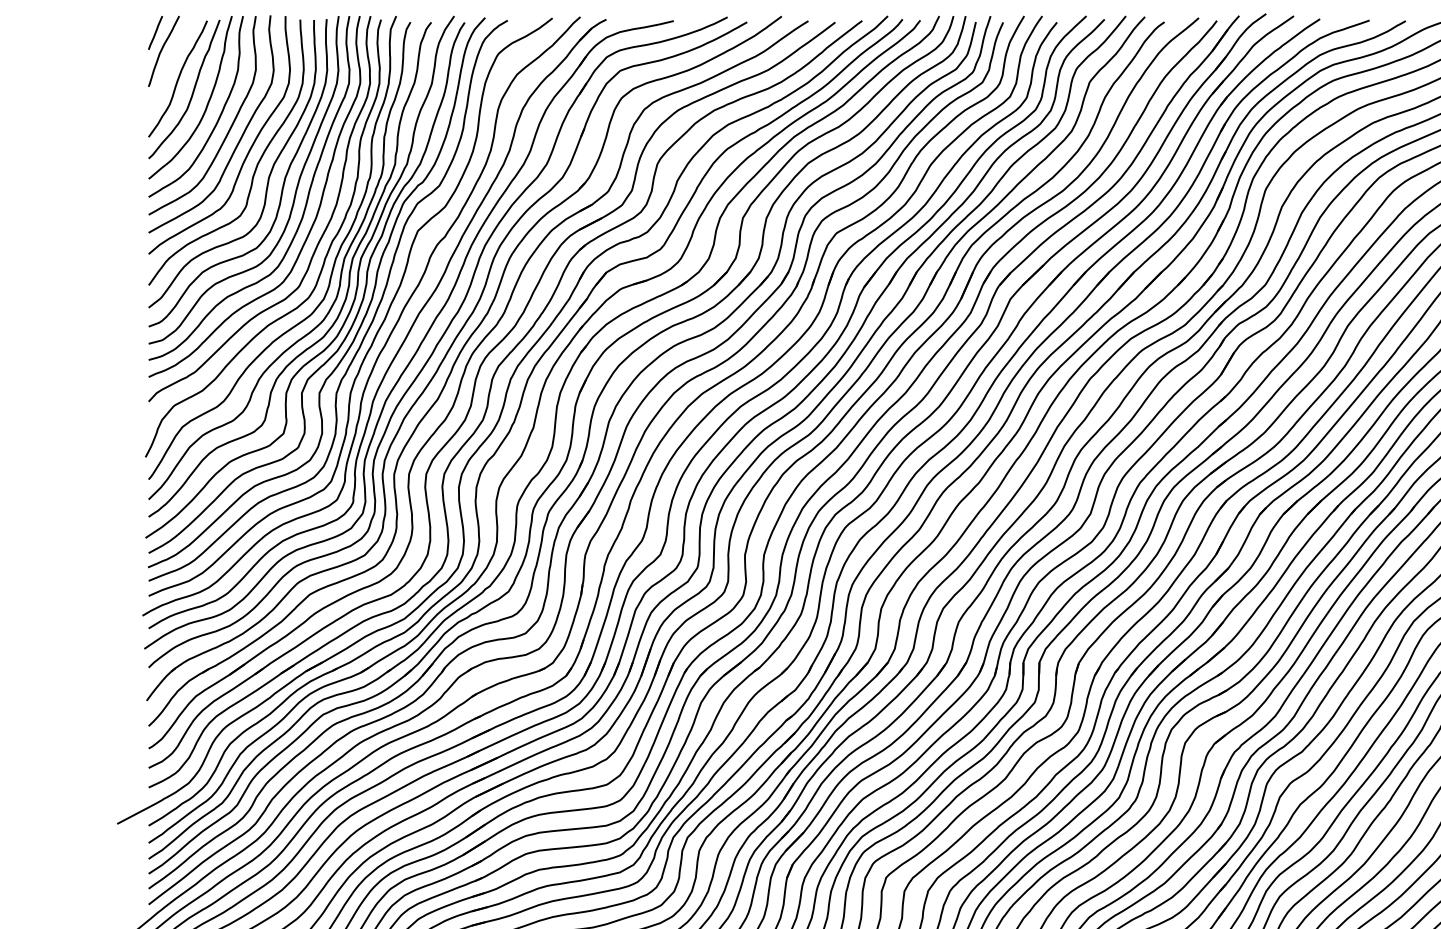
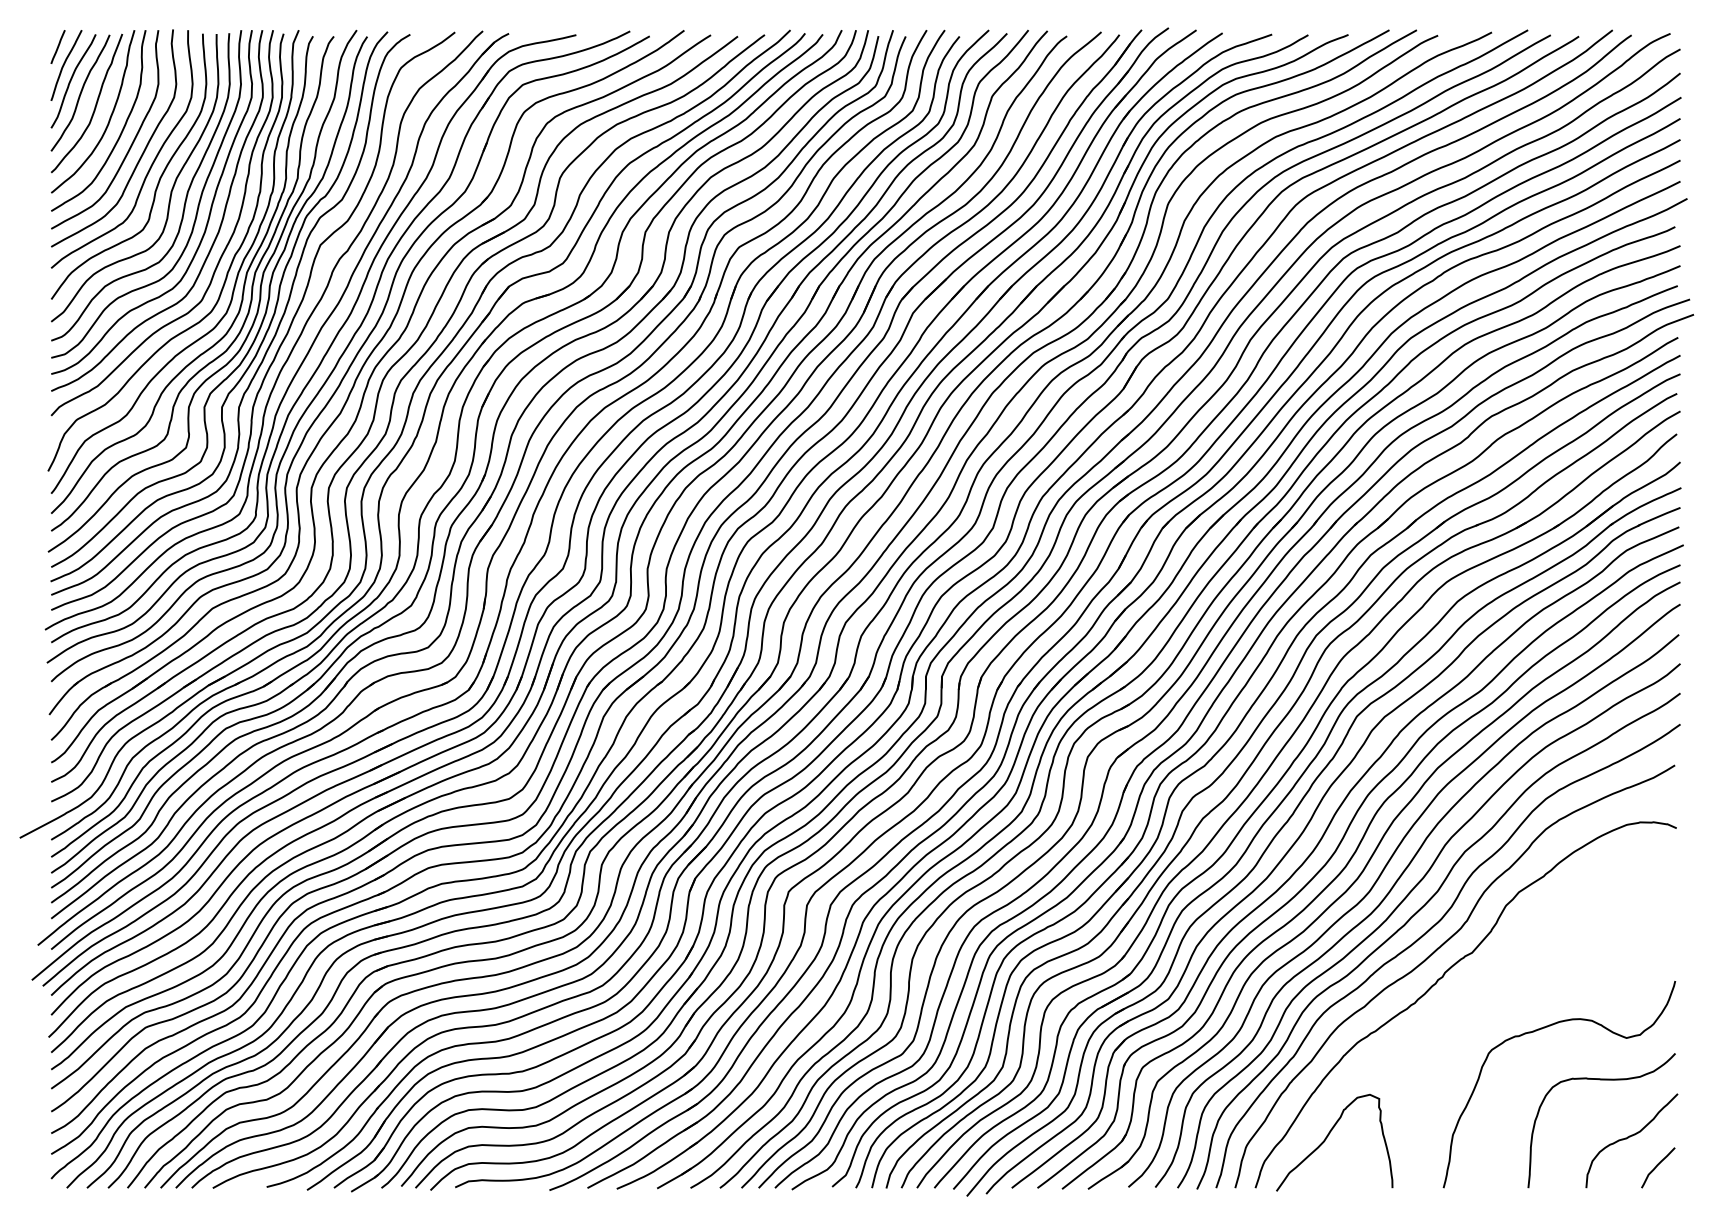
curve: (168, 67) -> (71, 81), added

